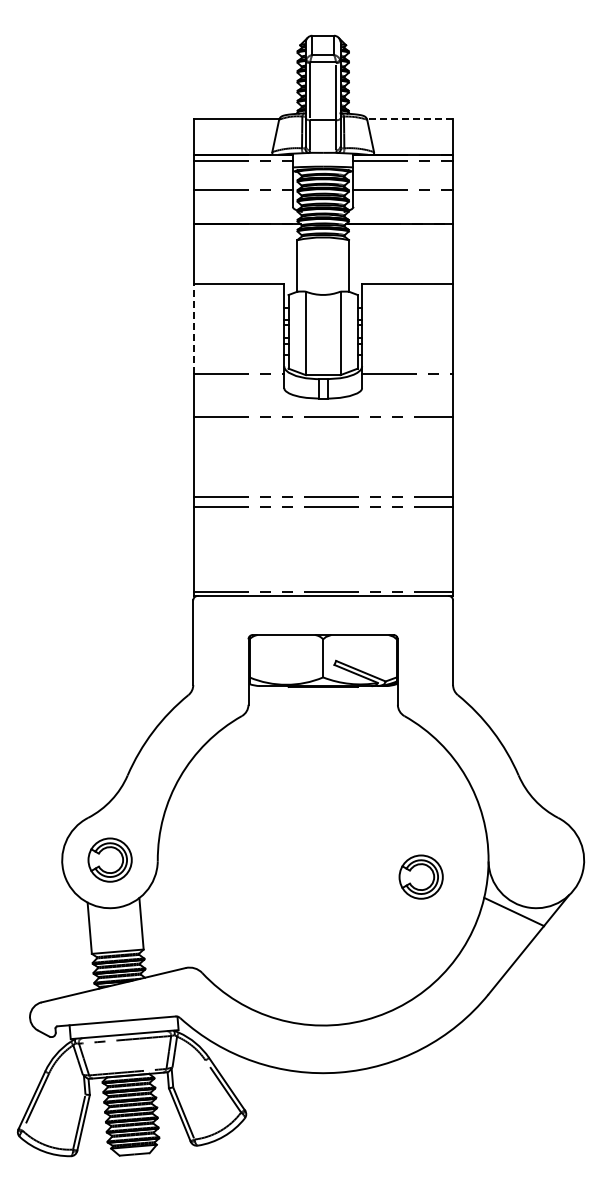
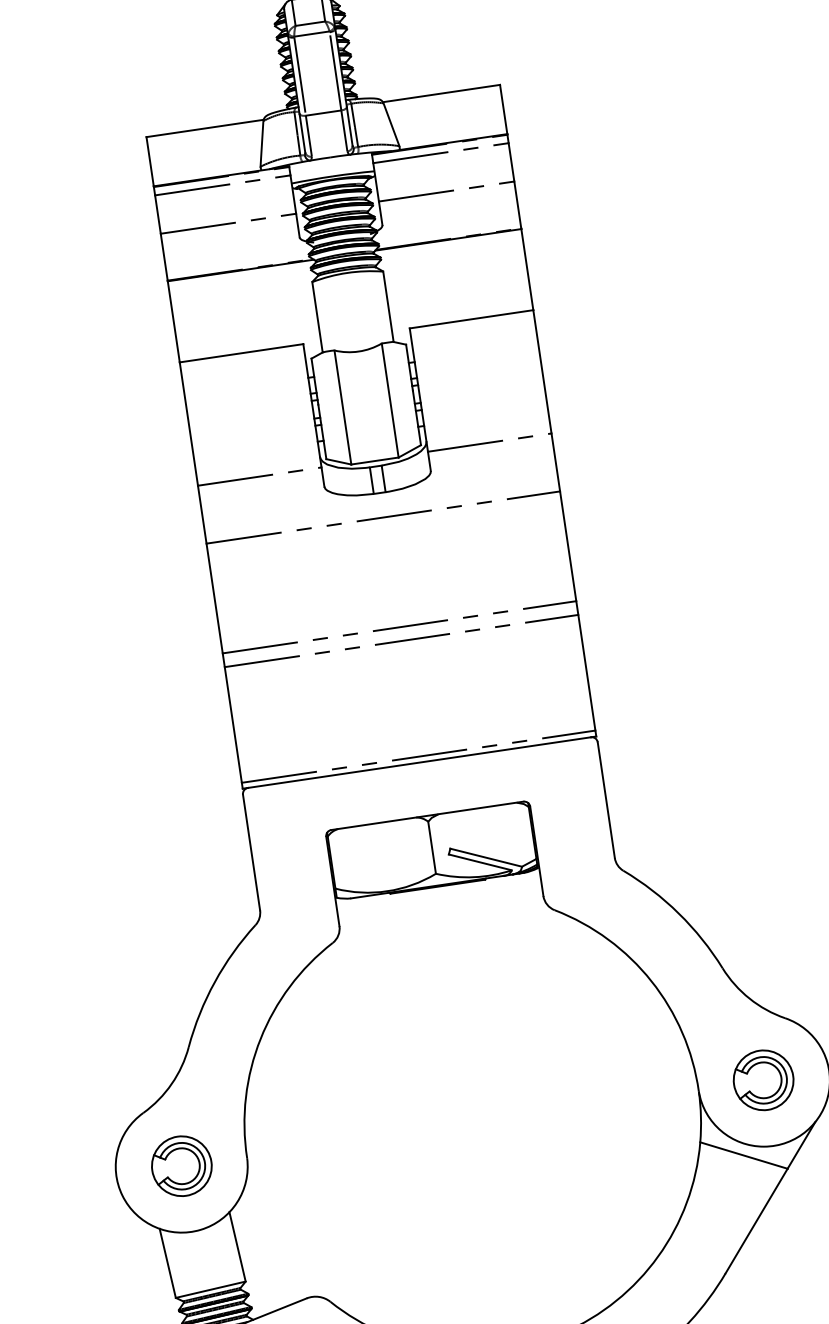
line: (409, 118) -> (441, 93), dashed -> solid
line: (193, 328) -> (188, 423), dashed -> solid
part: (420, 876) -> (762, 1079), moved

